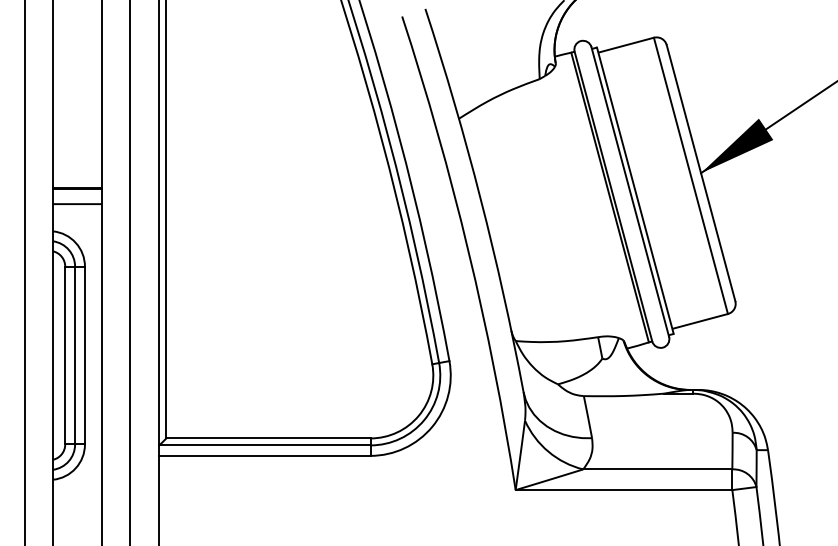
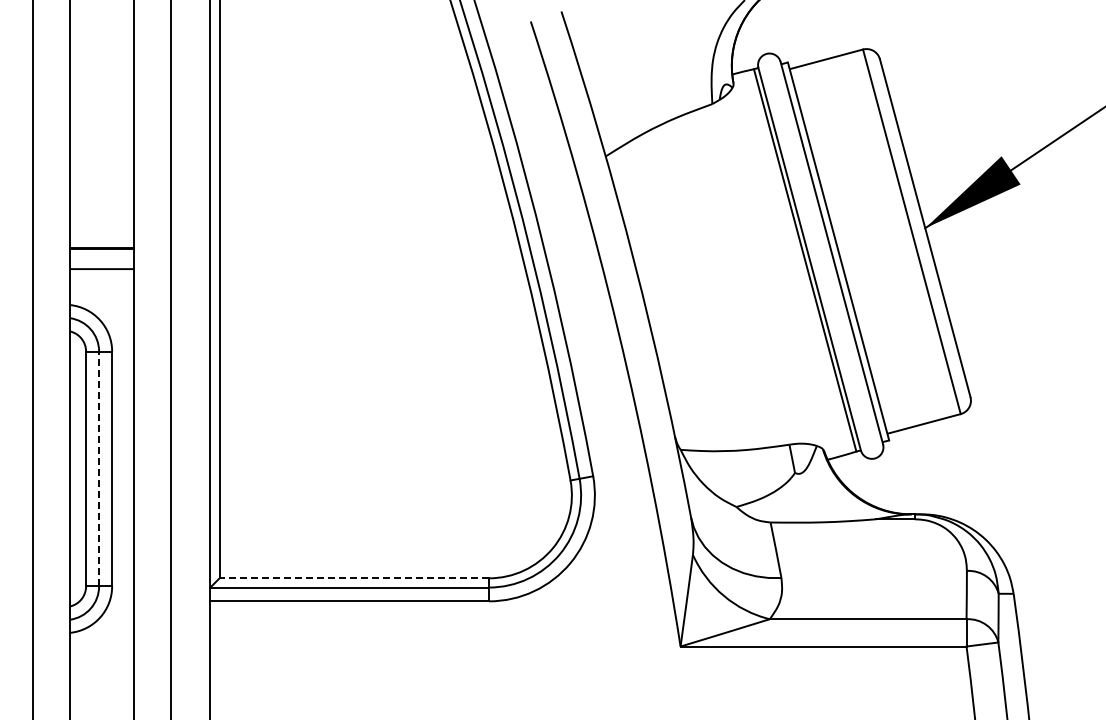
line: (75, 355) -> (99, 468), solid -> dashed
line: (268, 438) -> (354, 578), solid -> dashed

